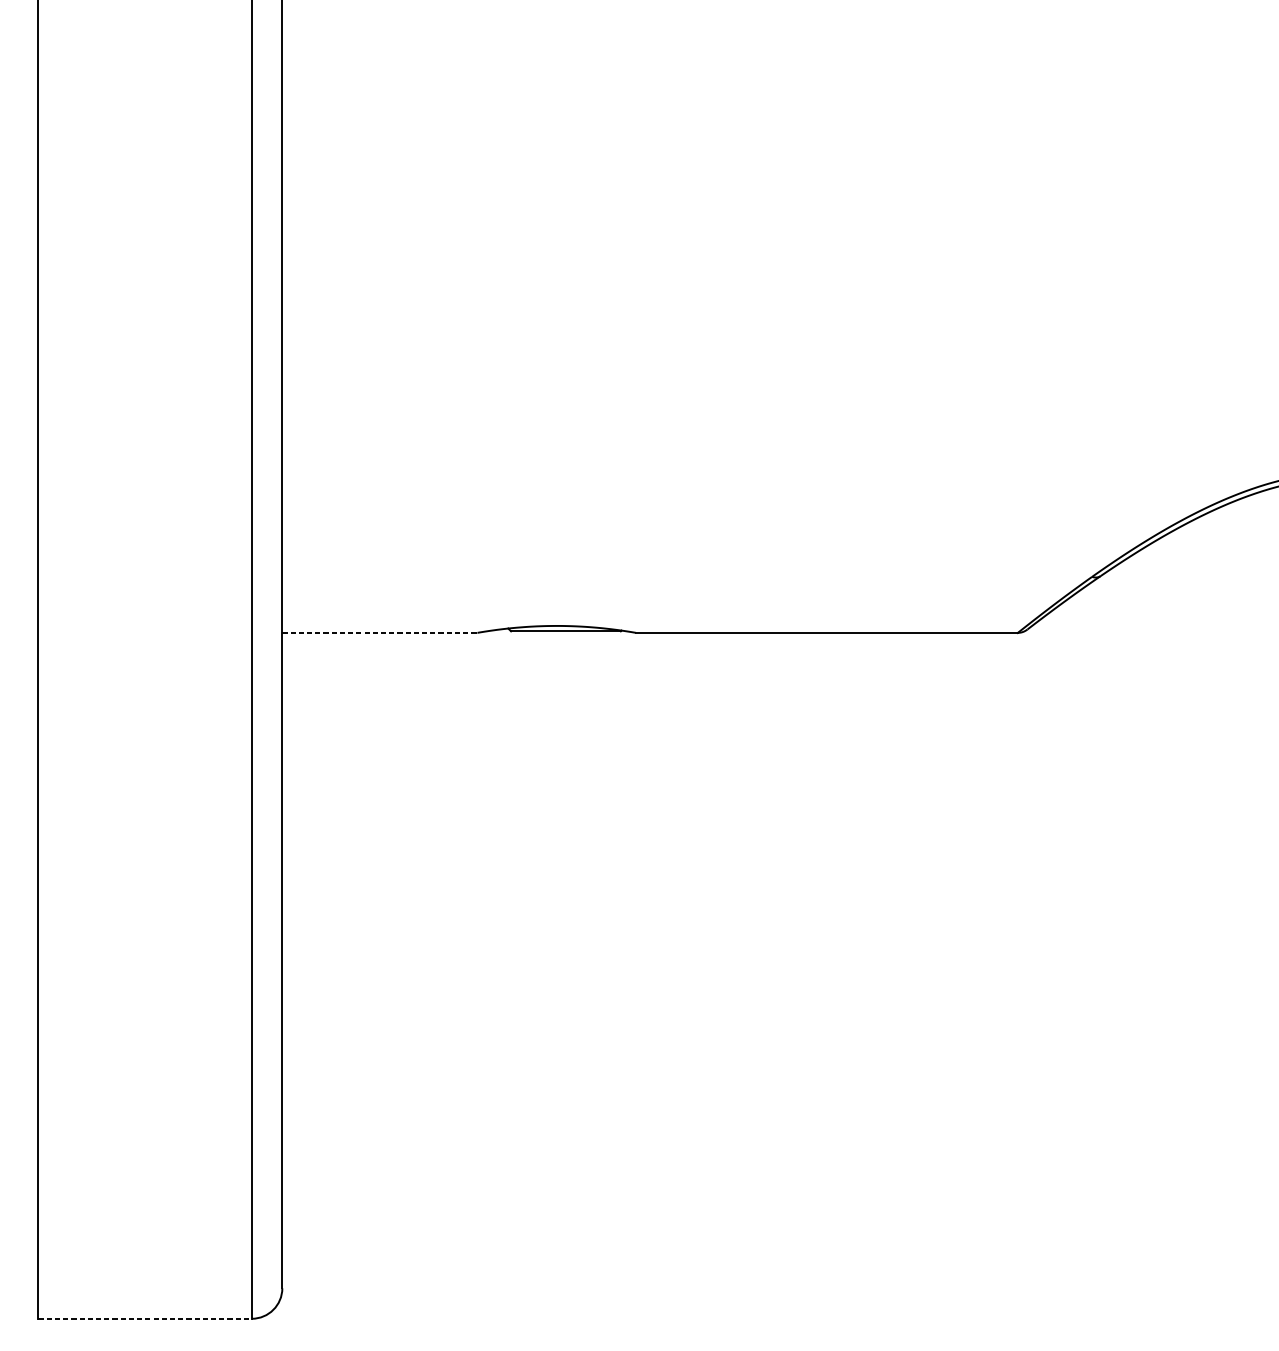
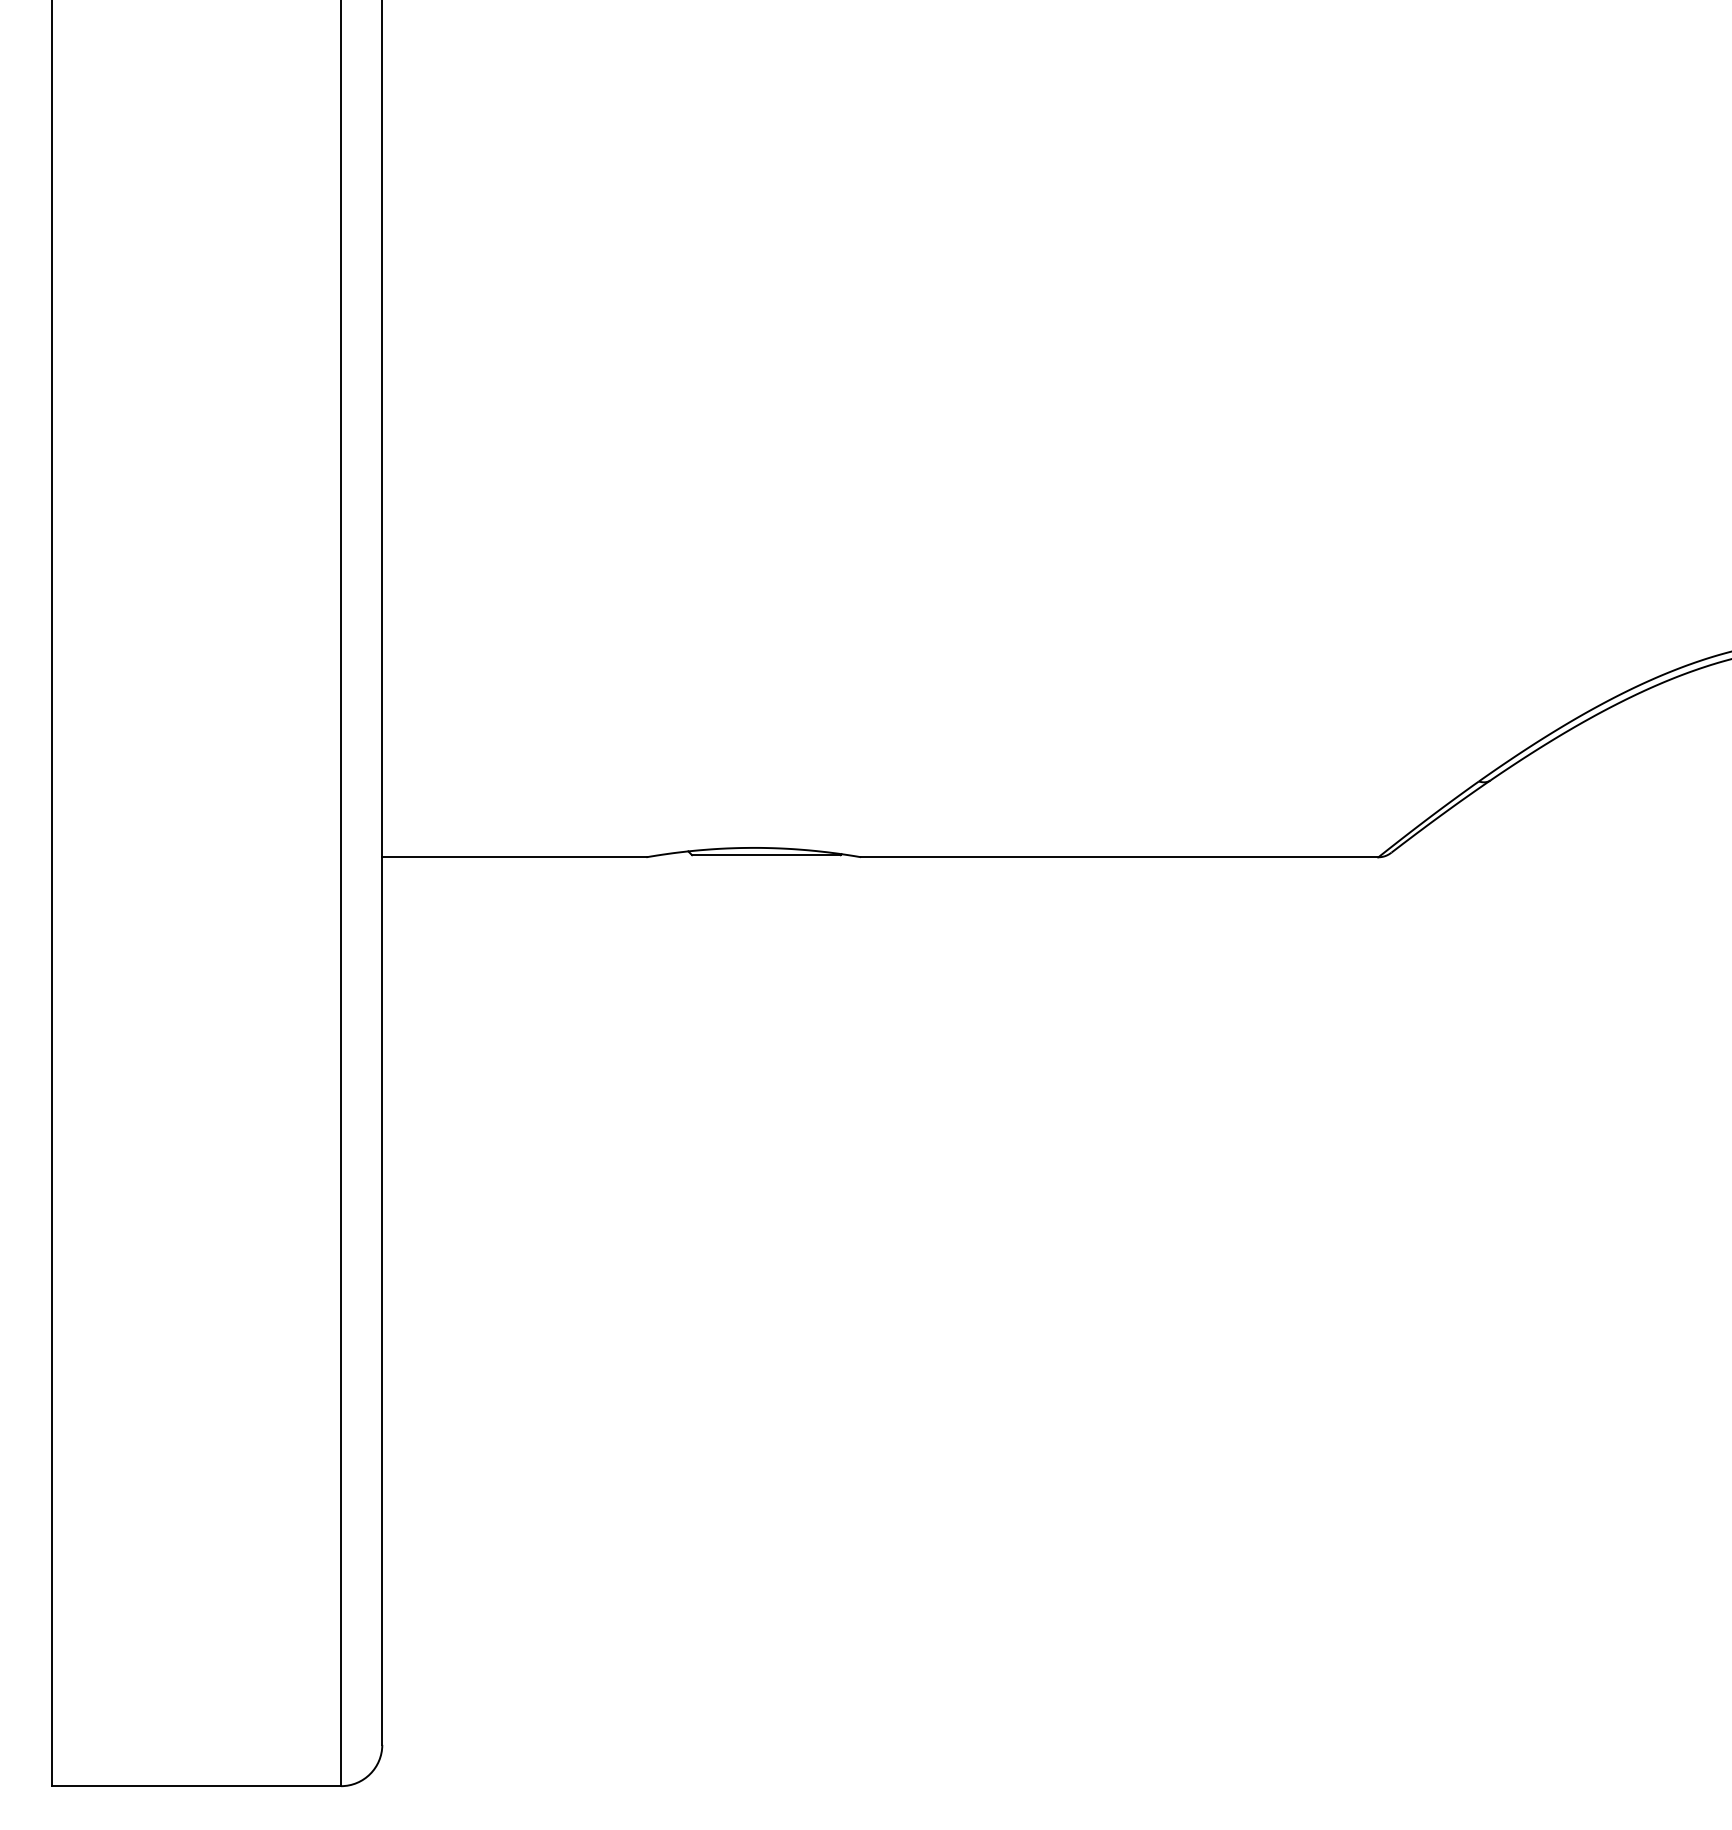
line: (379, 633) -> (514, 857), dashed -> solid
line: (145, 1319) -> (197, 1786), dashed -> solid

